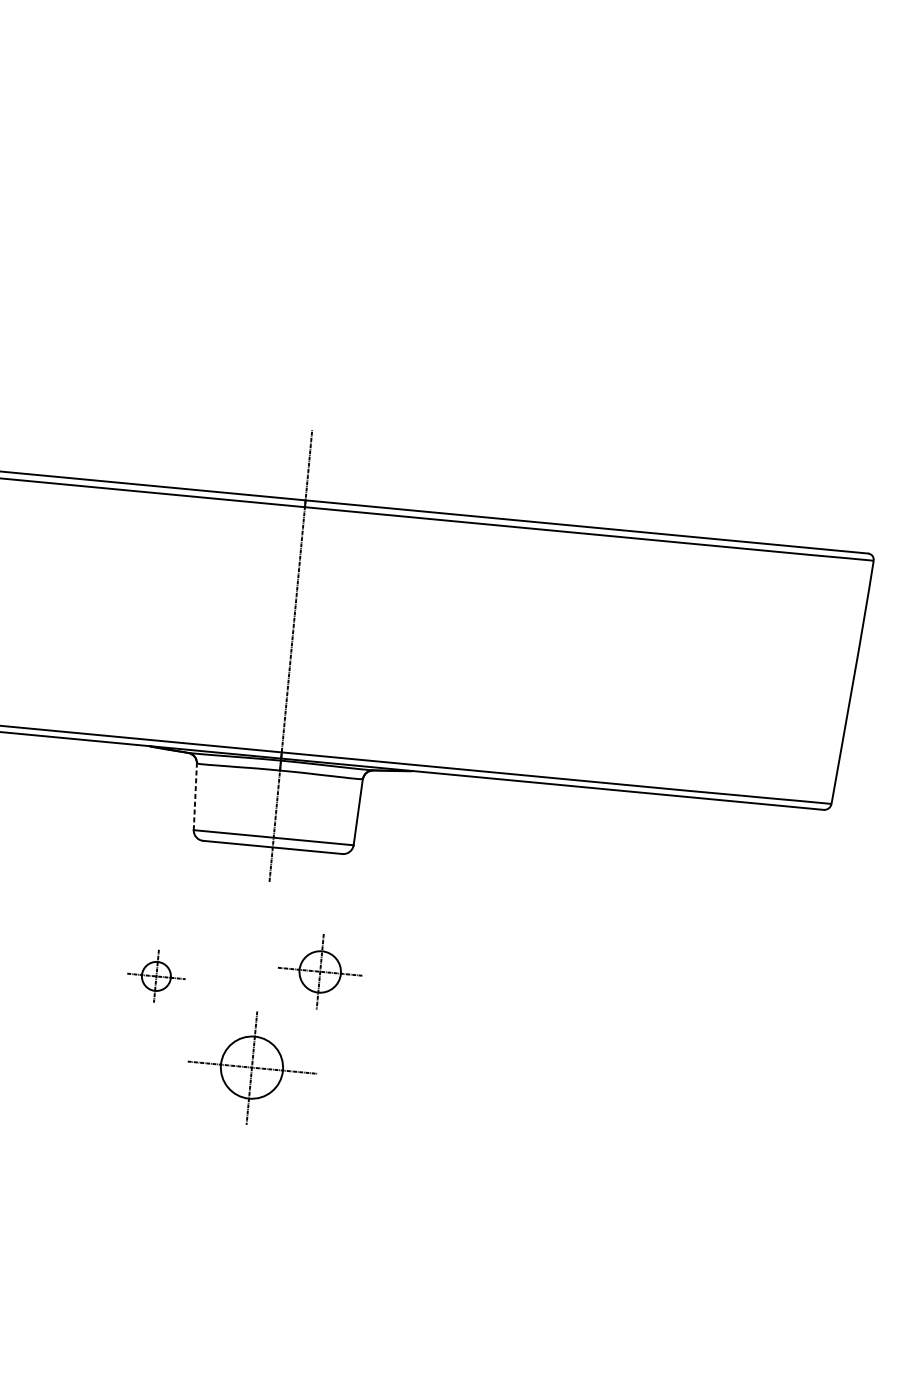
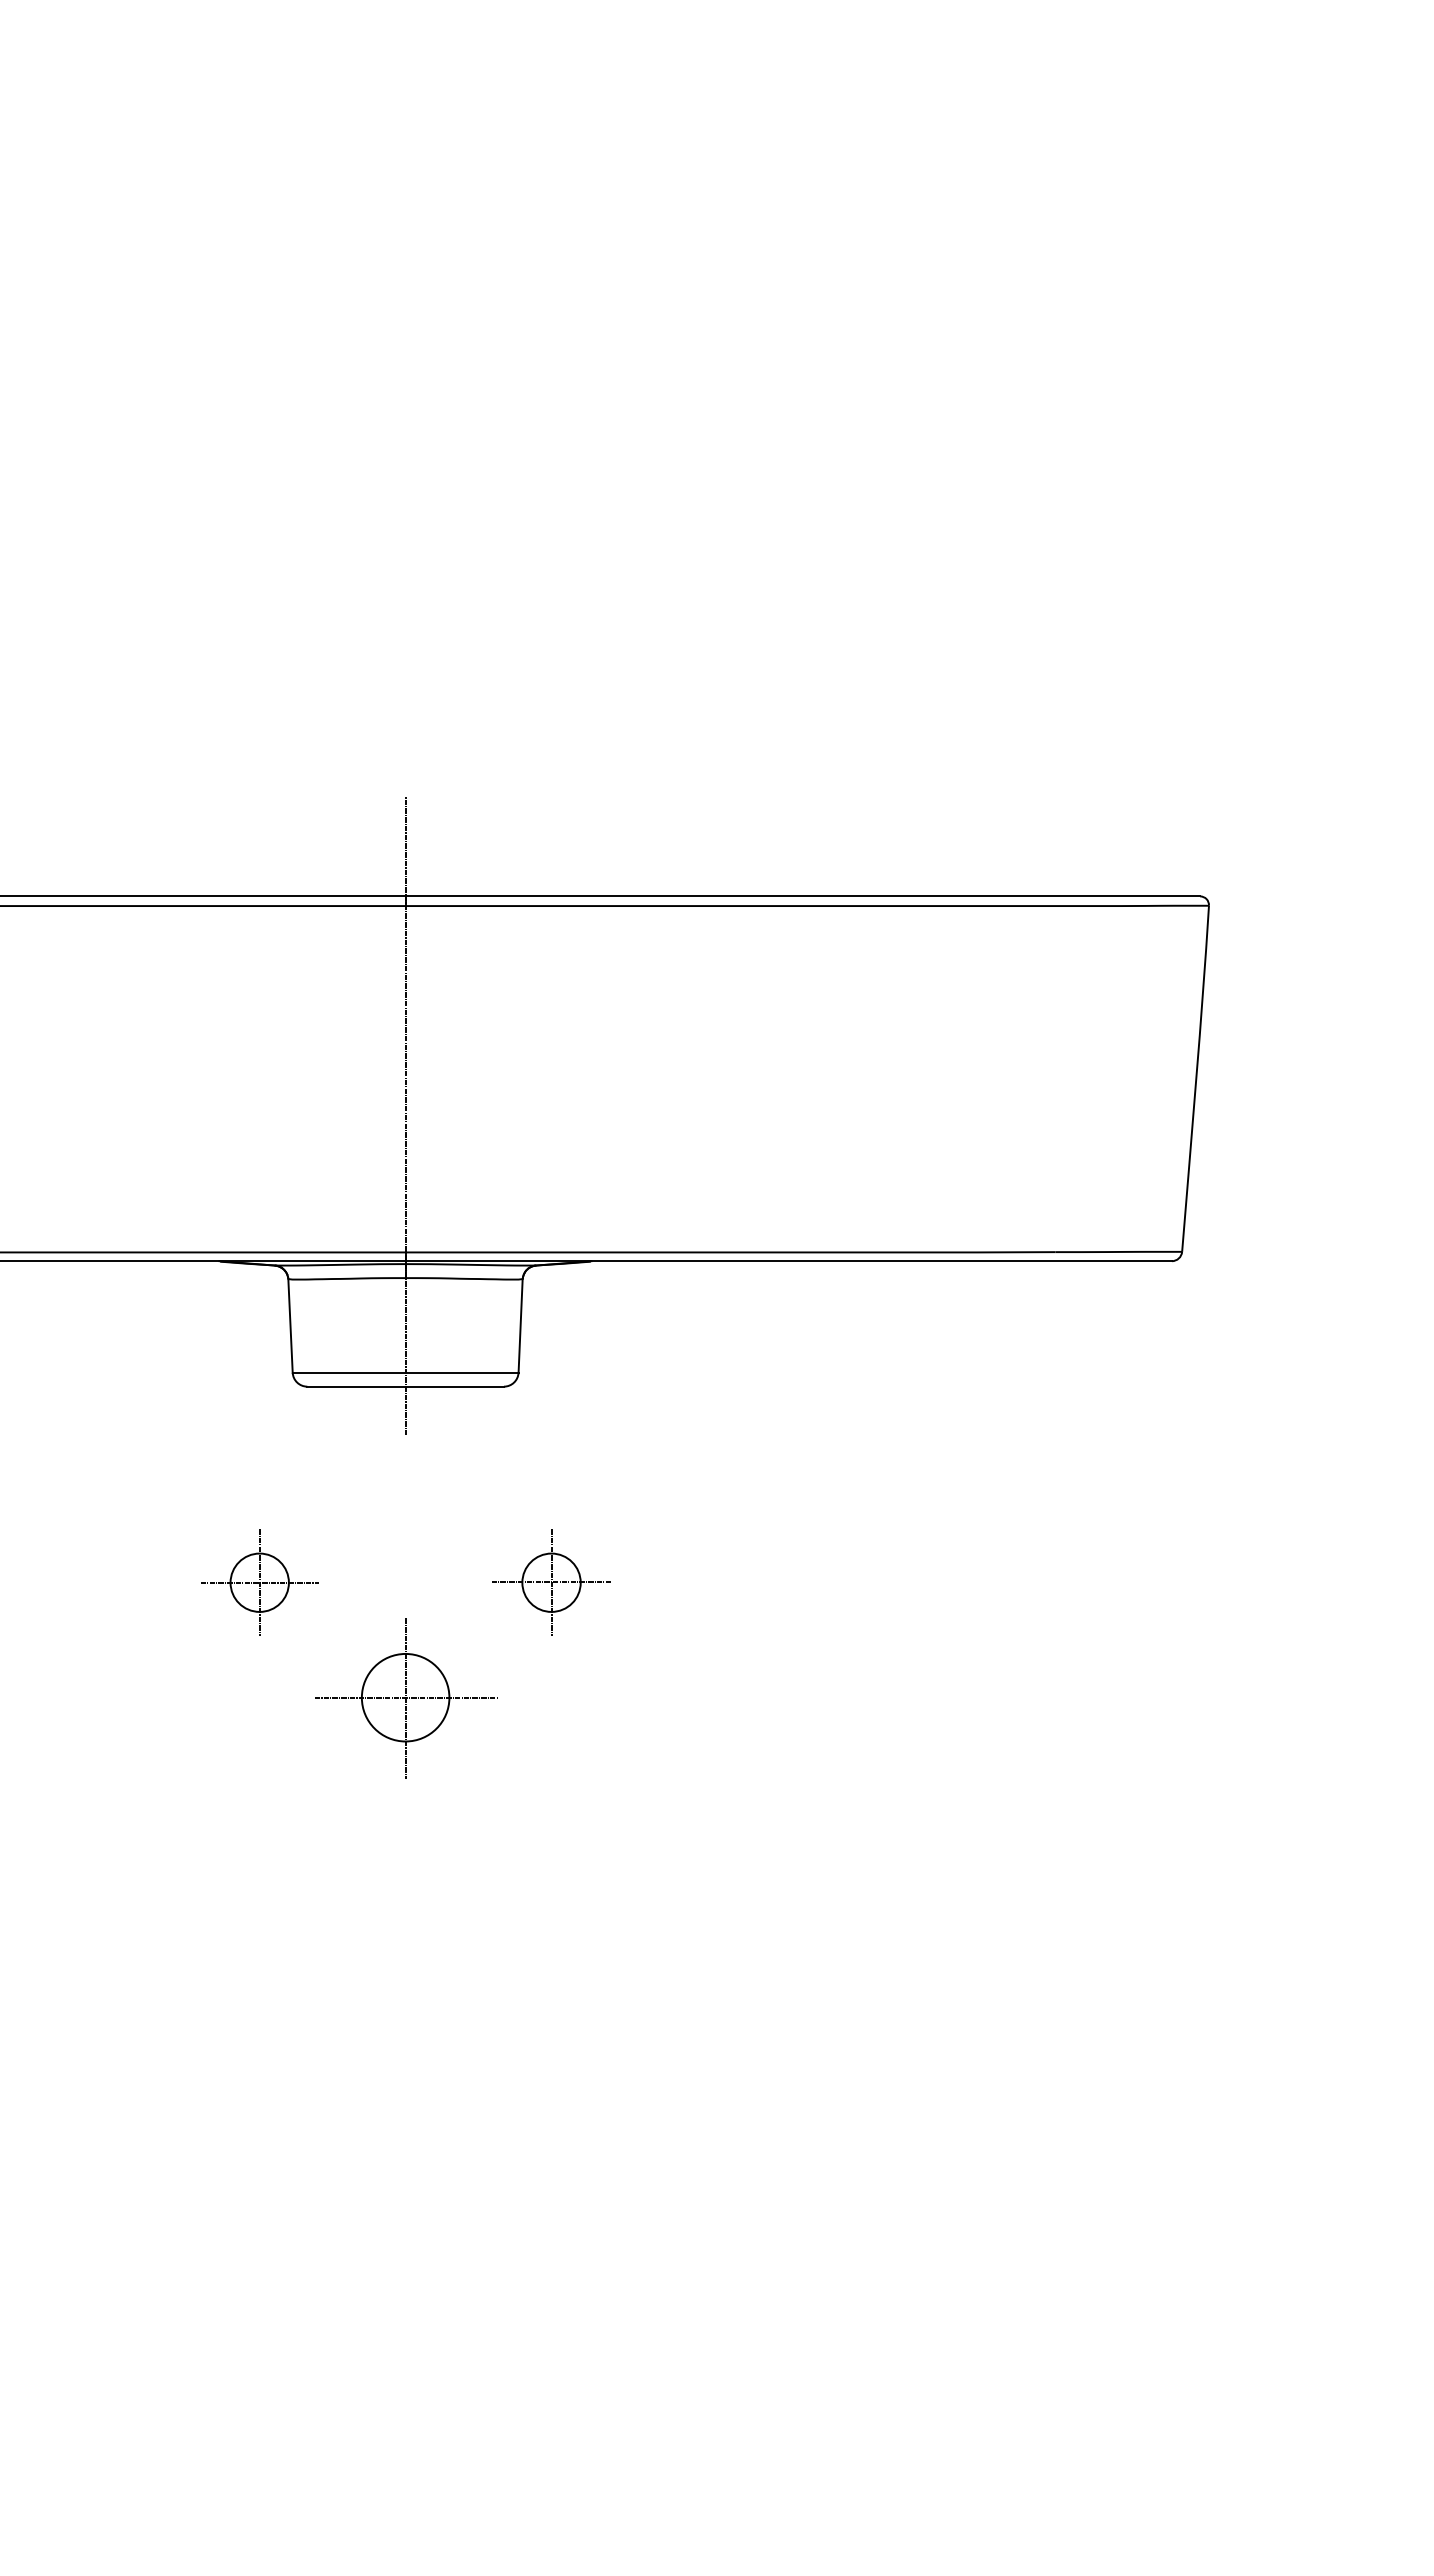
line: (195, 797) -> (290, 1326), dashed -> solid
part: (320, 971) -> (551, 1582), moved
part: (156, 976) -> (259, 1582), size x1.43

